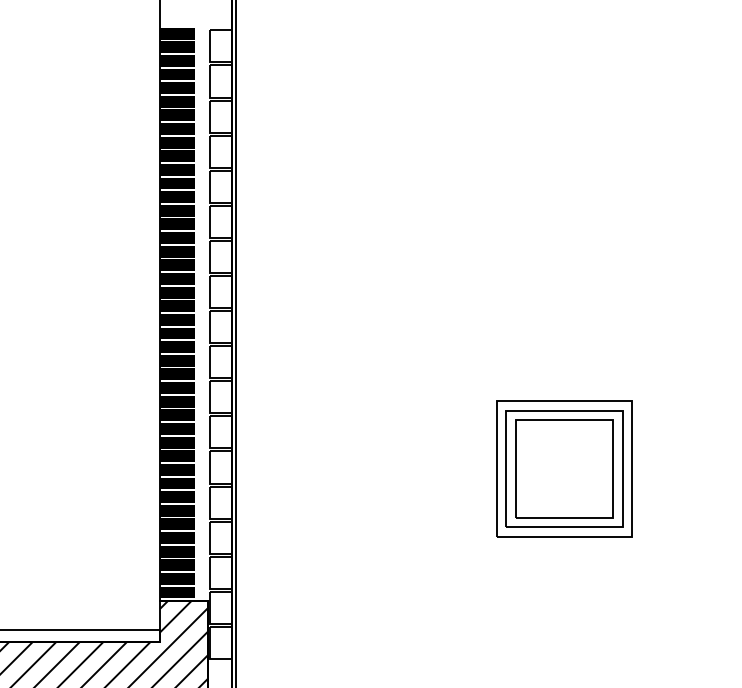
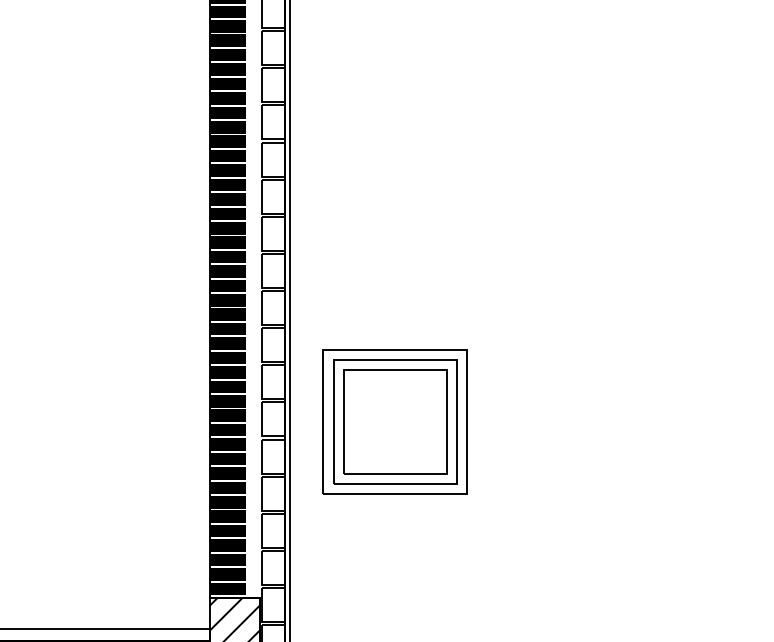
part: (564, 468) -> (395, 421), moved

